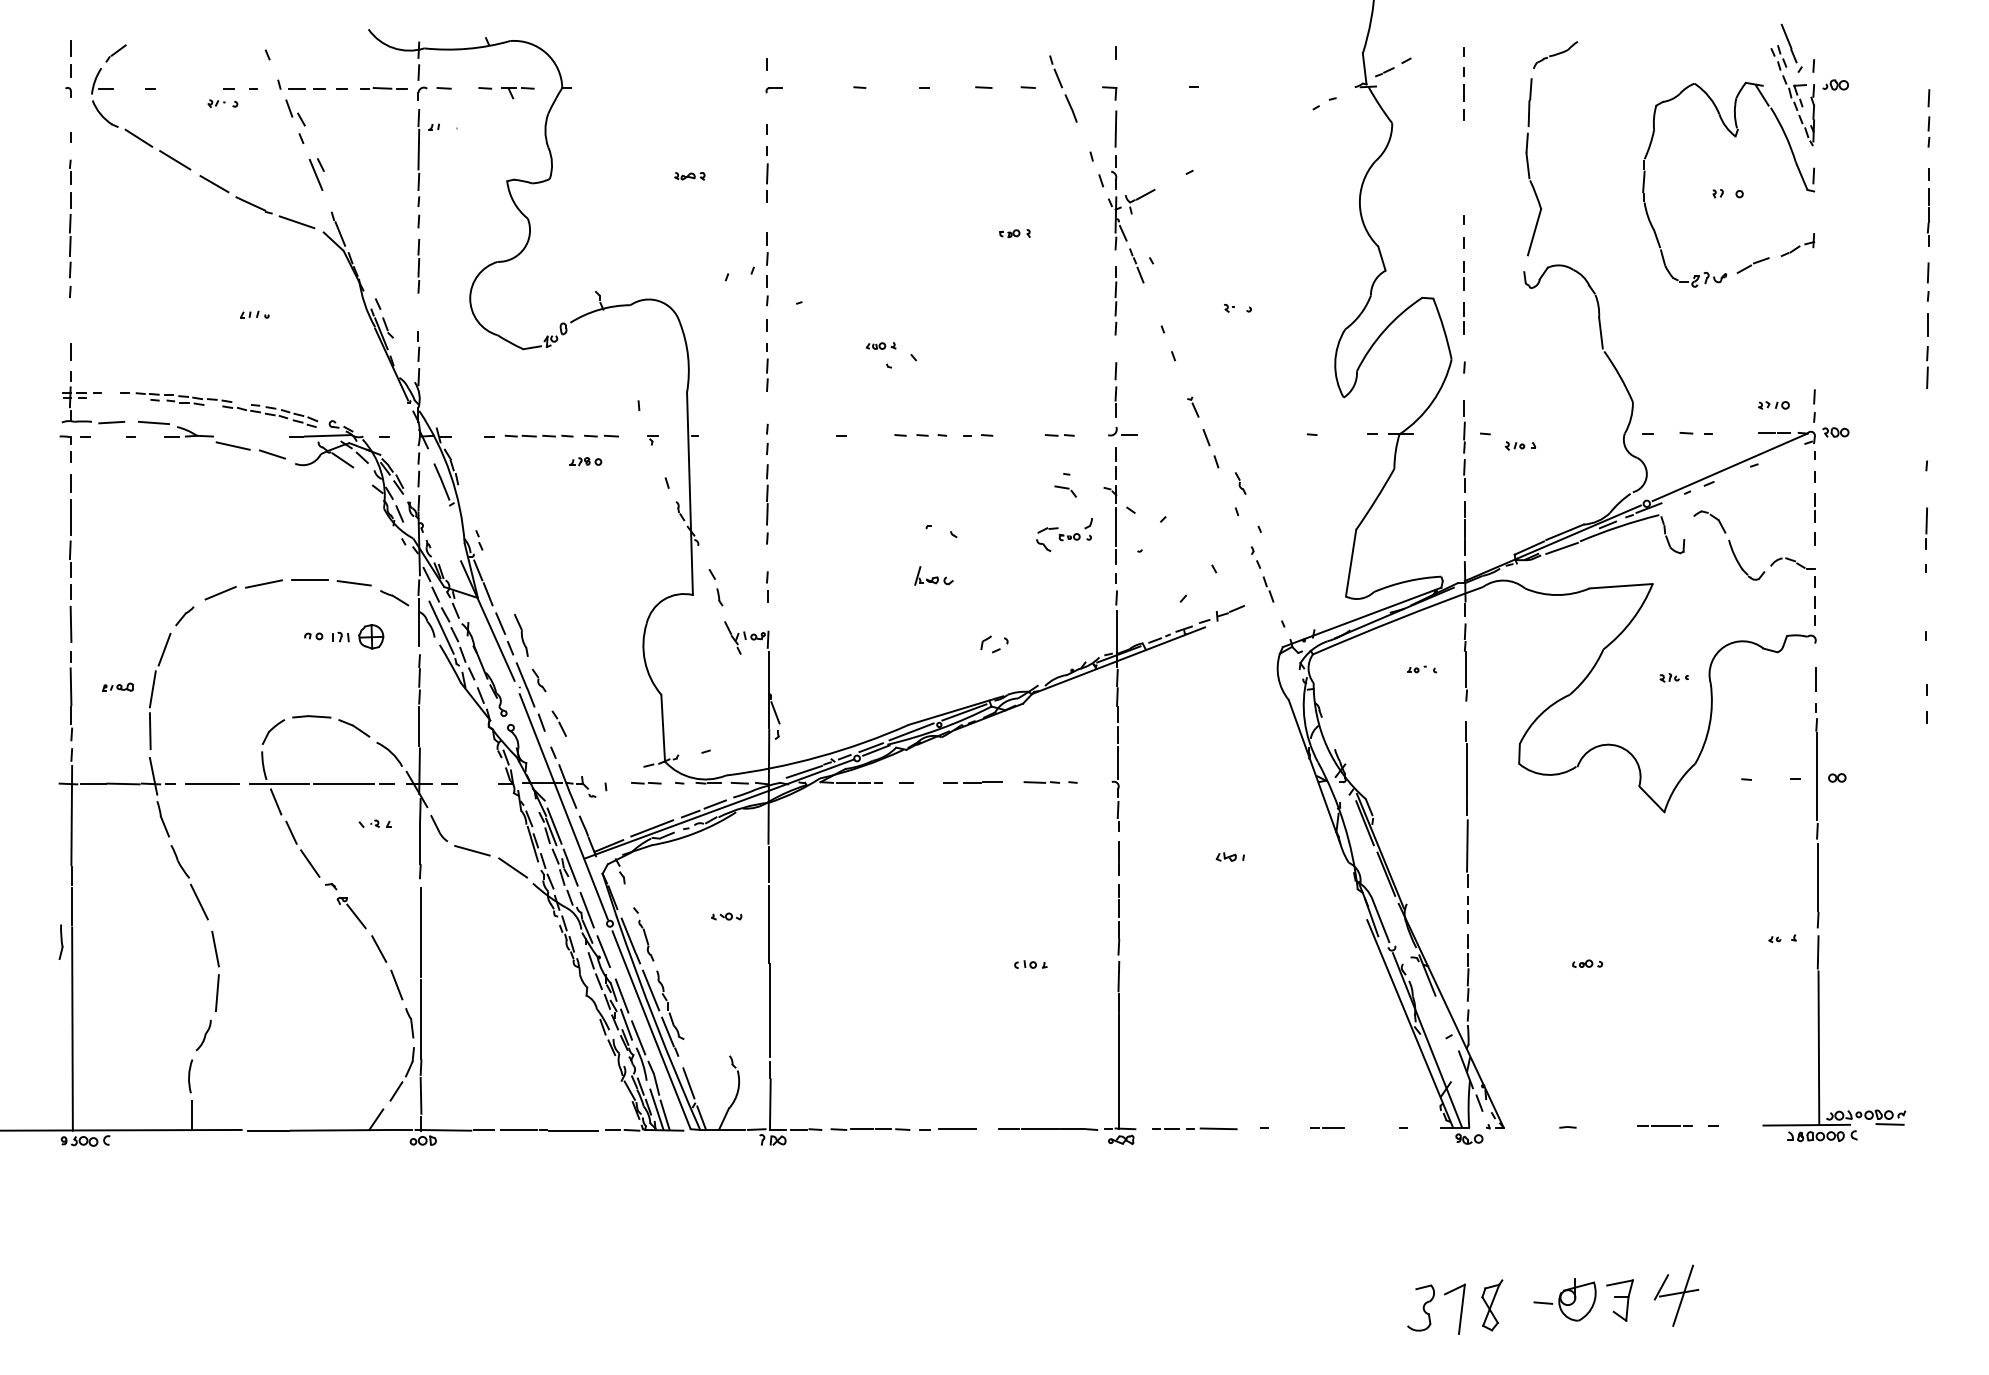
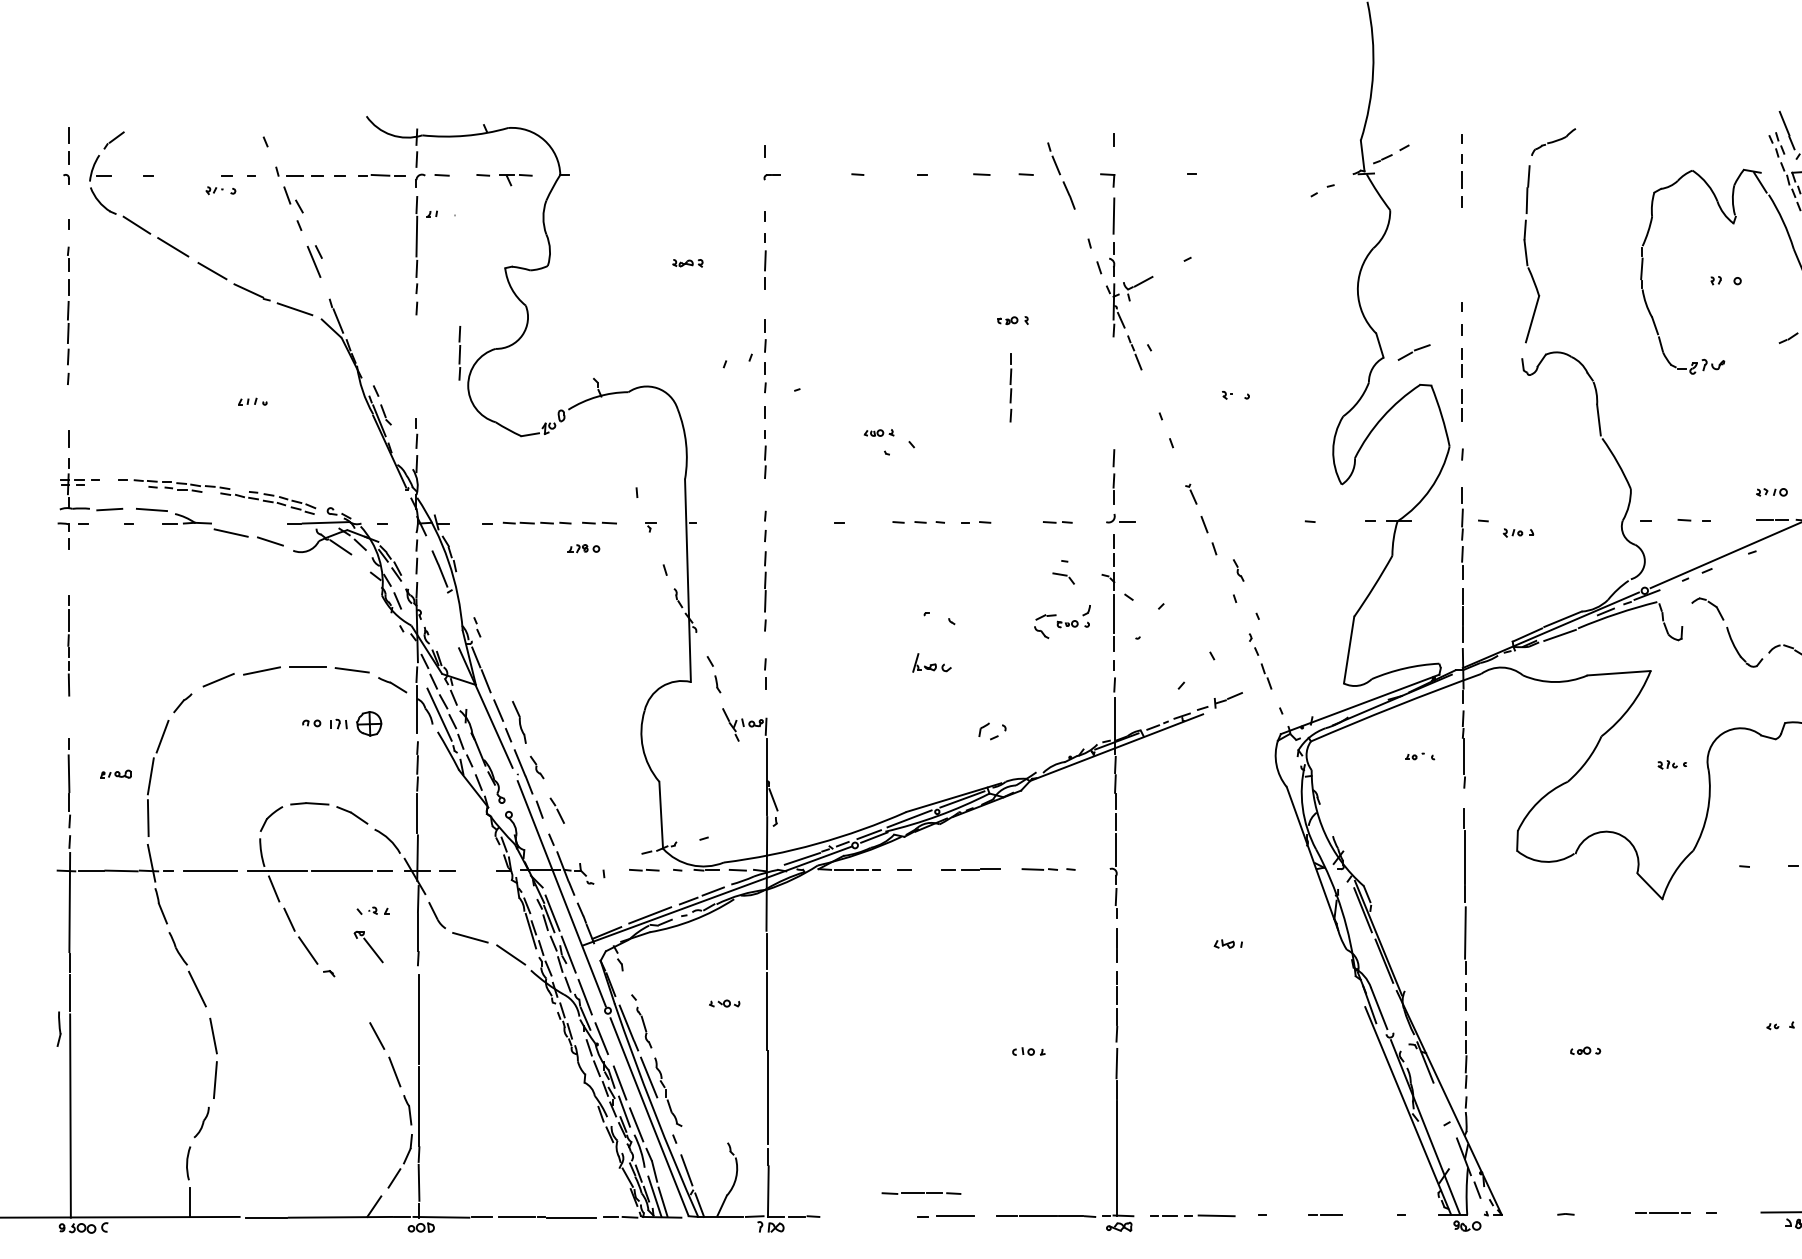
part: (1752, 265) -> (1413, 352), moved
part: (418, 266) -> (459, 353), moved
part: (1115, 300) -> (1010, 387), moved
part: (70, 558) -> (68, 645), size x0.6
part: (351, 913) -> (368, 947), moved
line: (667, 1031) -> (665, 1118), removed
line: (870, 1129) -> (921, 1193), moved

